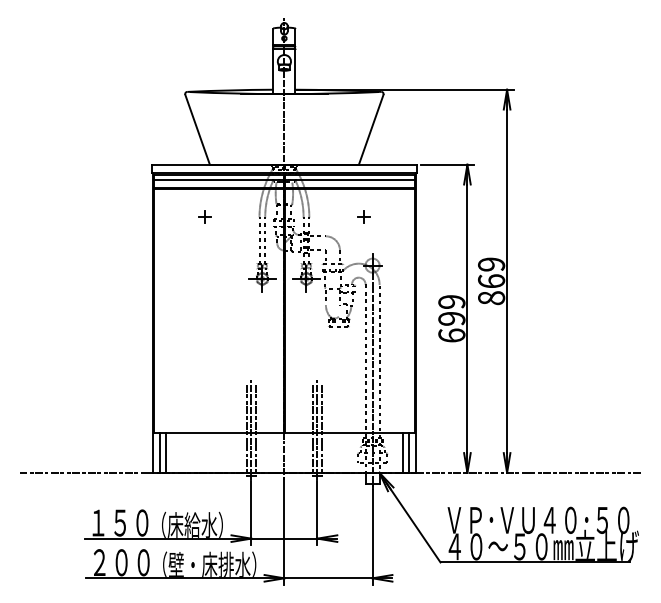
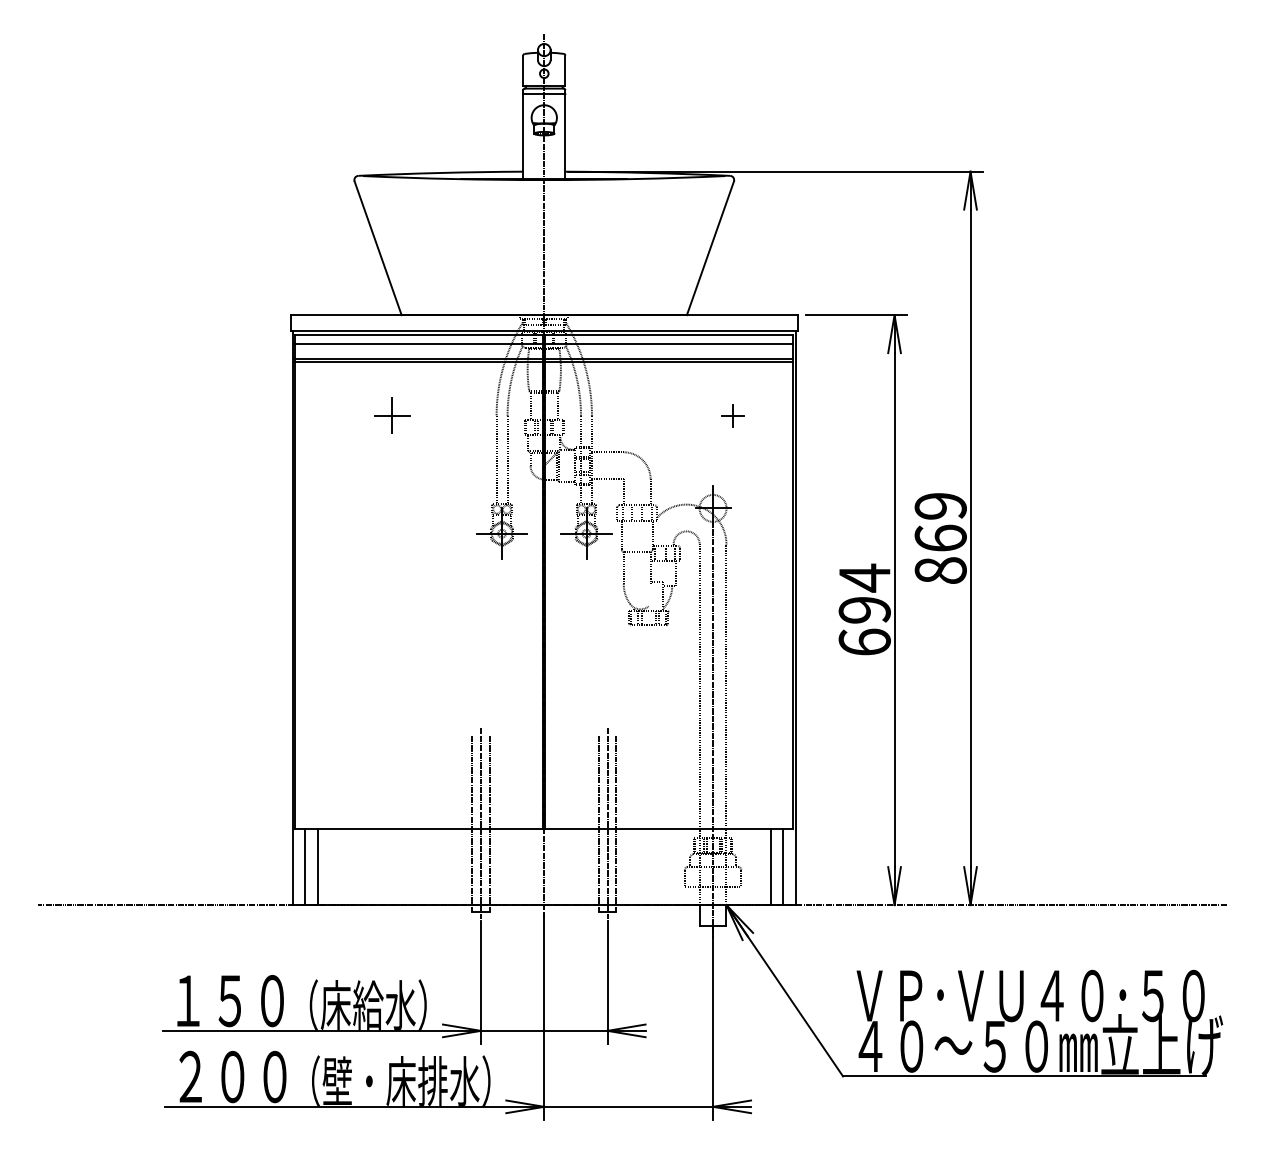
part: (204, 216) -> (391, 414), size x1.6
part: (363, 216) -> (732, 414), moved
text: (451, 301) -> (864, 577), 699 -> 694

